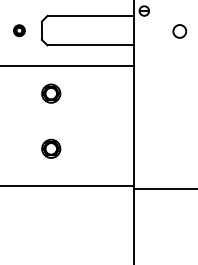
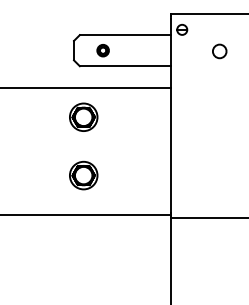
part: (18, 30) -> (102, 50), moved
part: (50, 92) -> (83, 116), size x1.43
part: (50, 148) -> (83, 175), size x1.43

